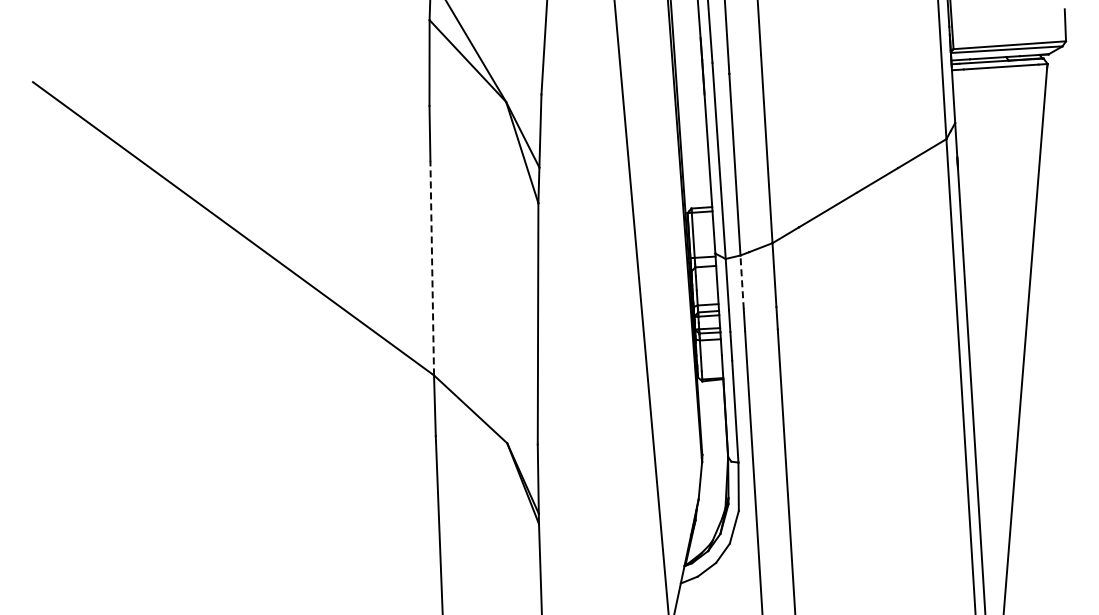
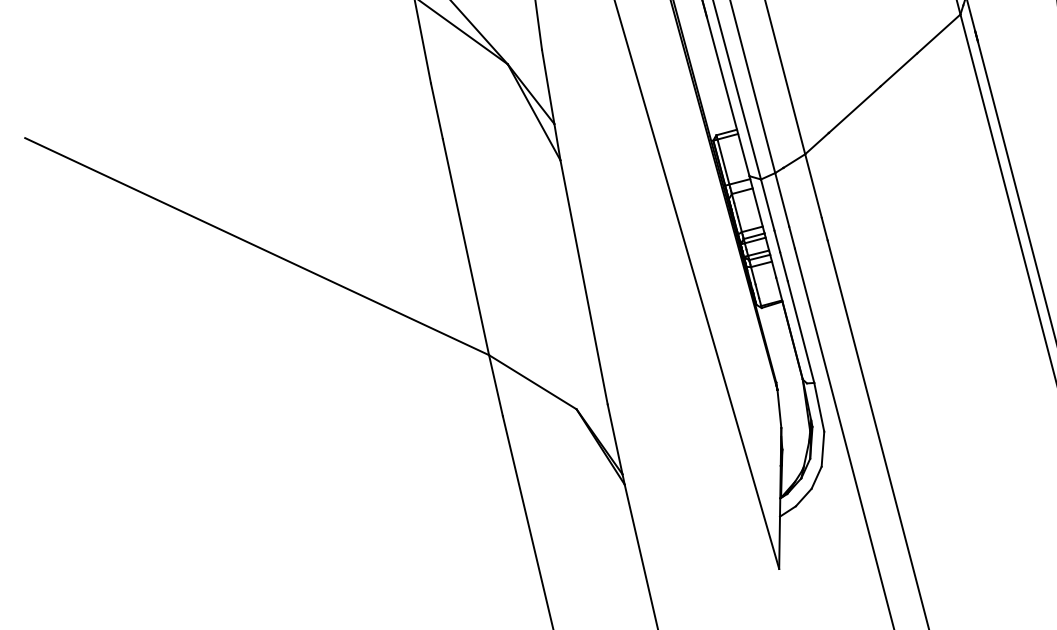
line: (432, 267) -> (466, 246), dashed -> solid
line: (742, 282) -> (782, 199), dashed -> solid

